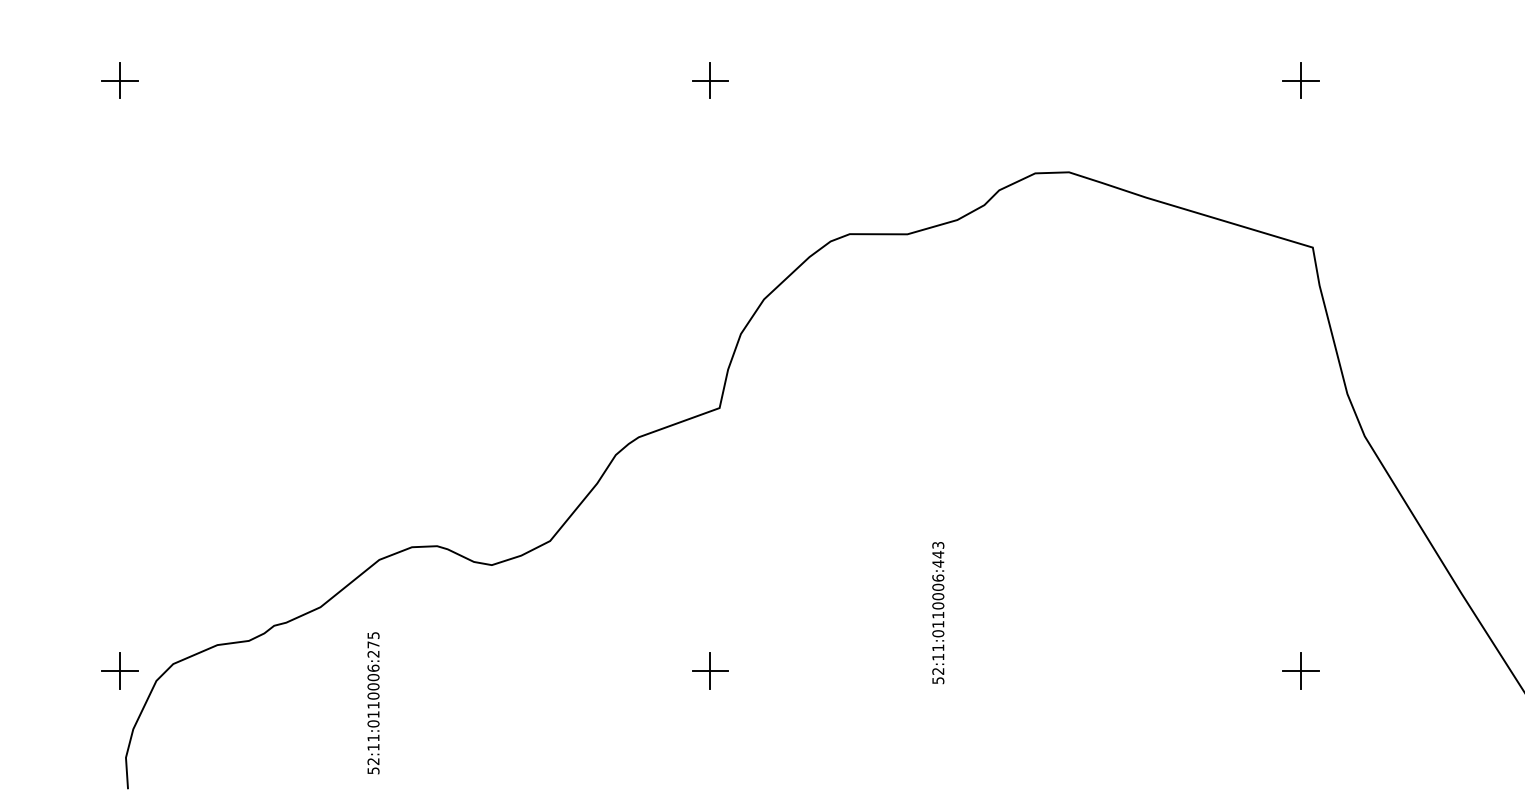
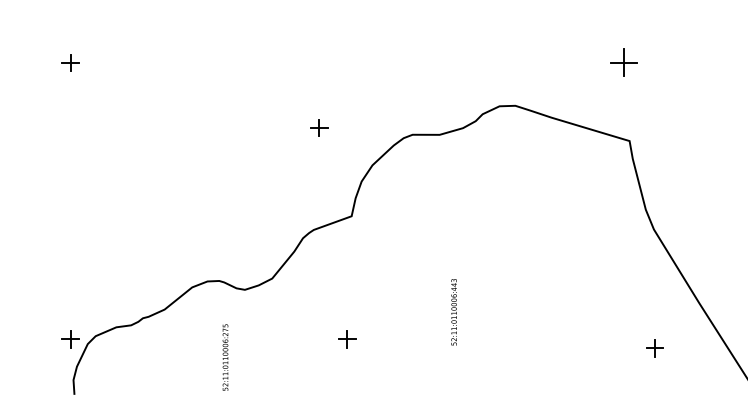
part: (710, 79) -> (319, 127), moved
part: (1299, 79) -> (623, 62), size x1.6
part: (1299, 671) -> (654, 348), moved
text: (373, 703) -> (225, 357), moved

